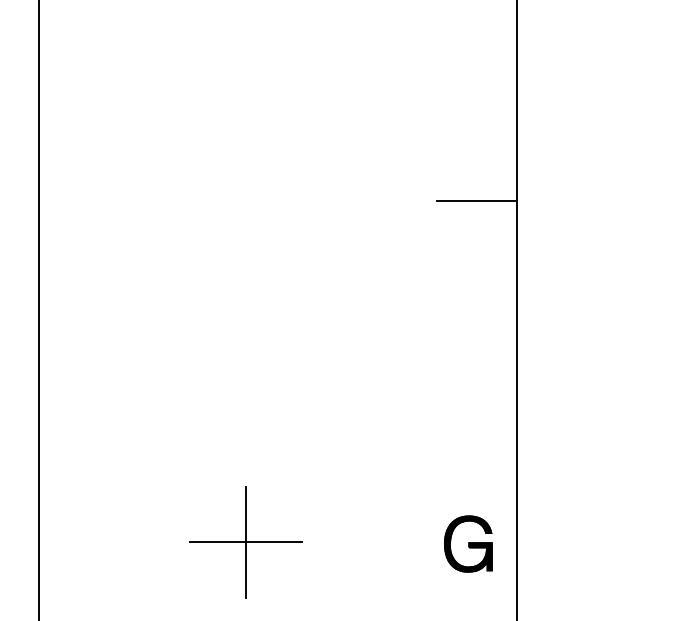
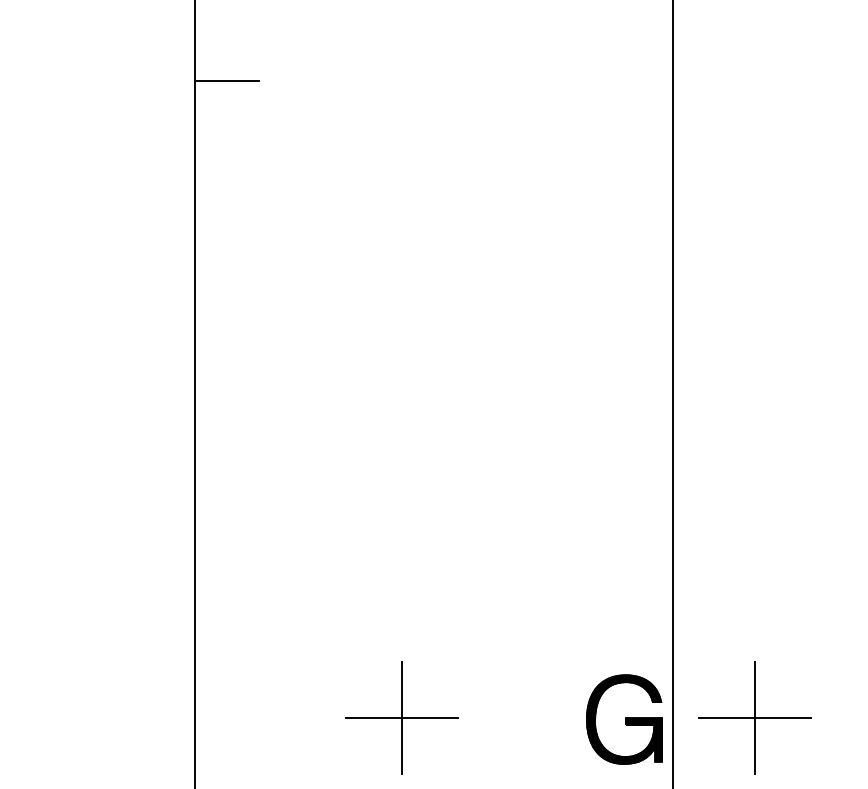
line: (476, 200) -> (632, 376), removed
part: (598, 541) -> (754, 717), added
part: (468, 543) -> (624, 719), size x1.6

